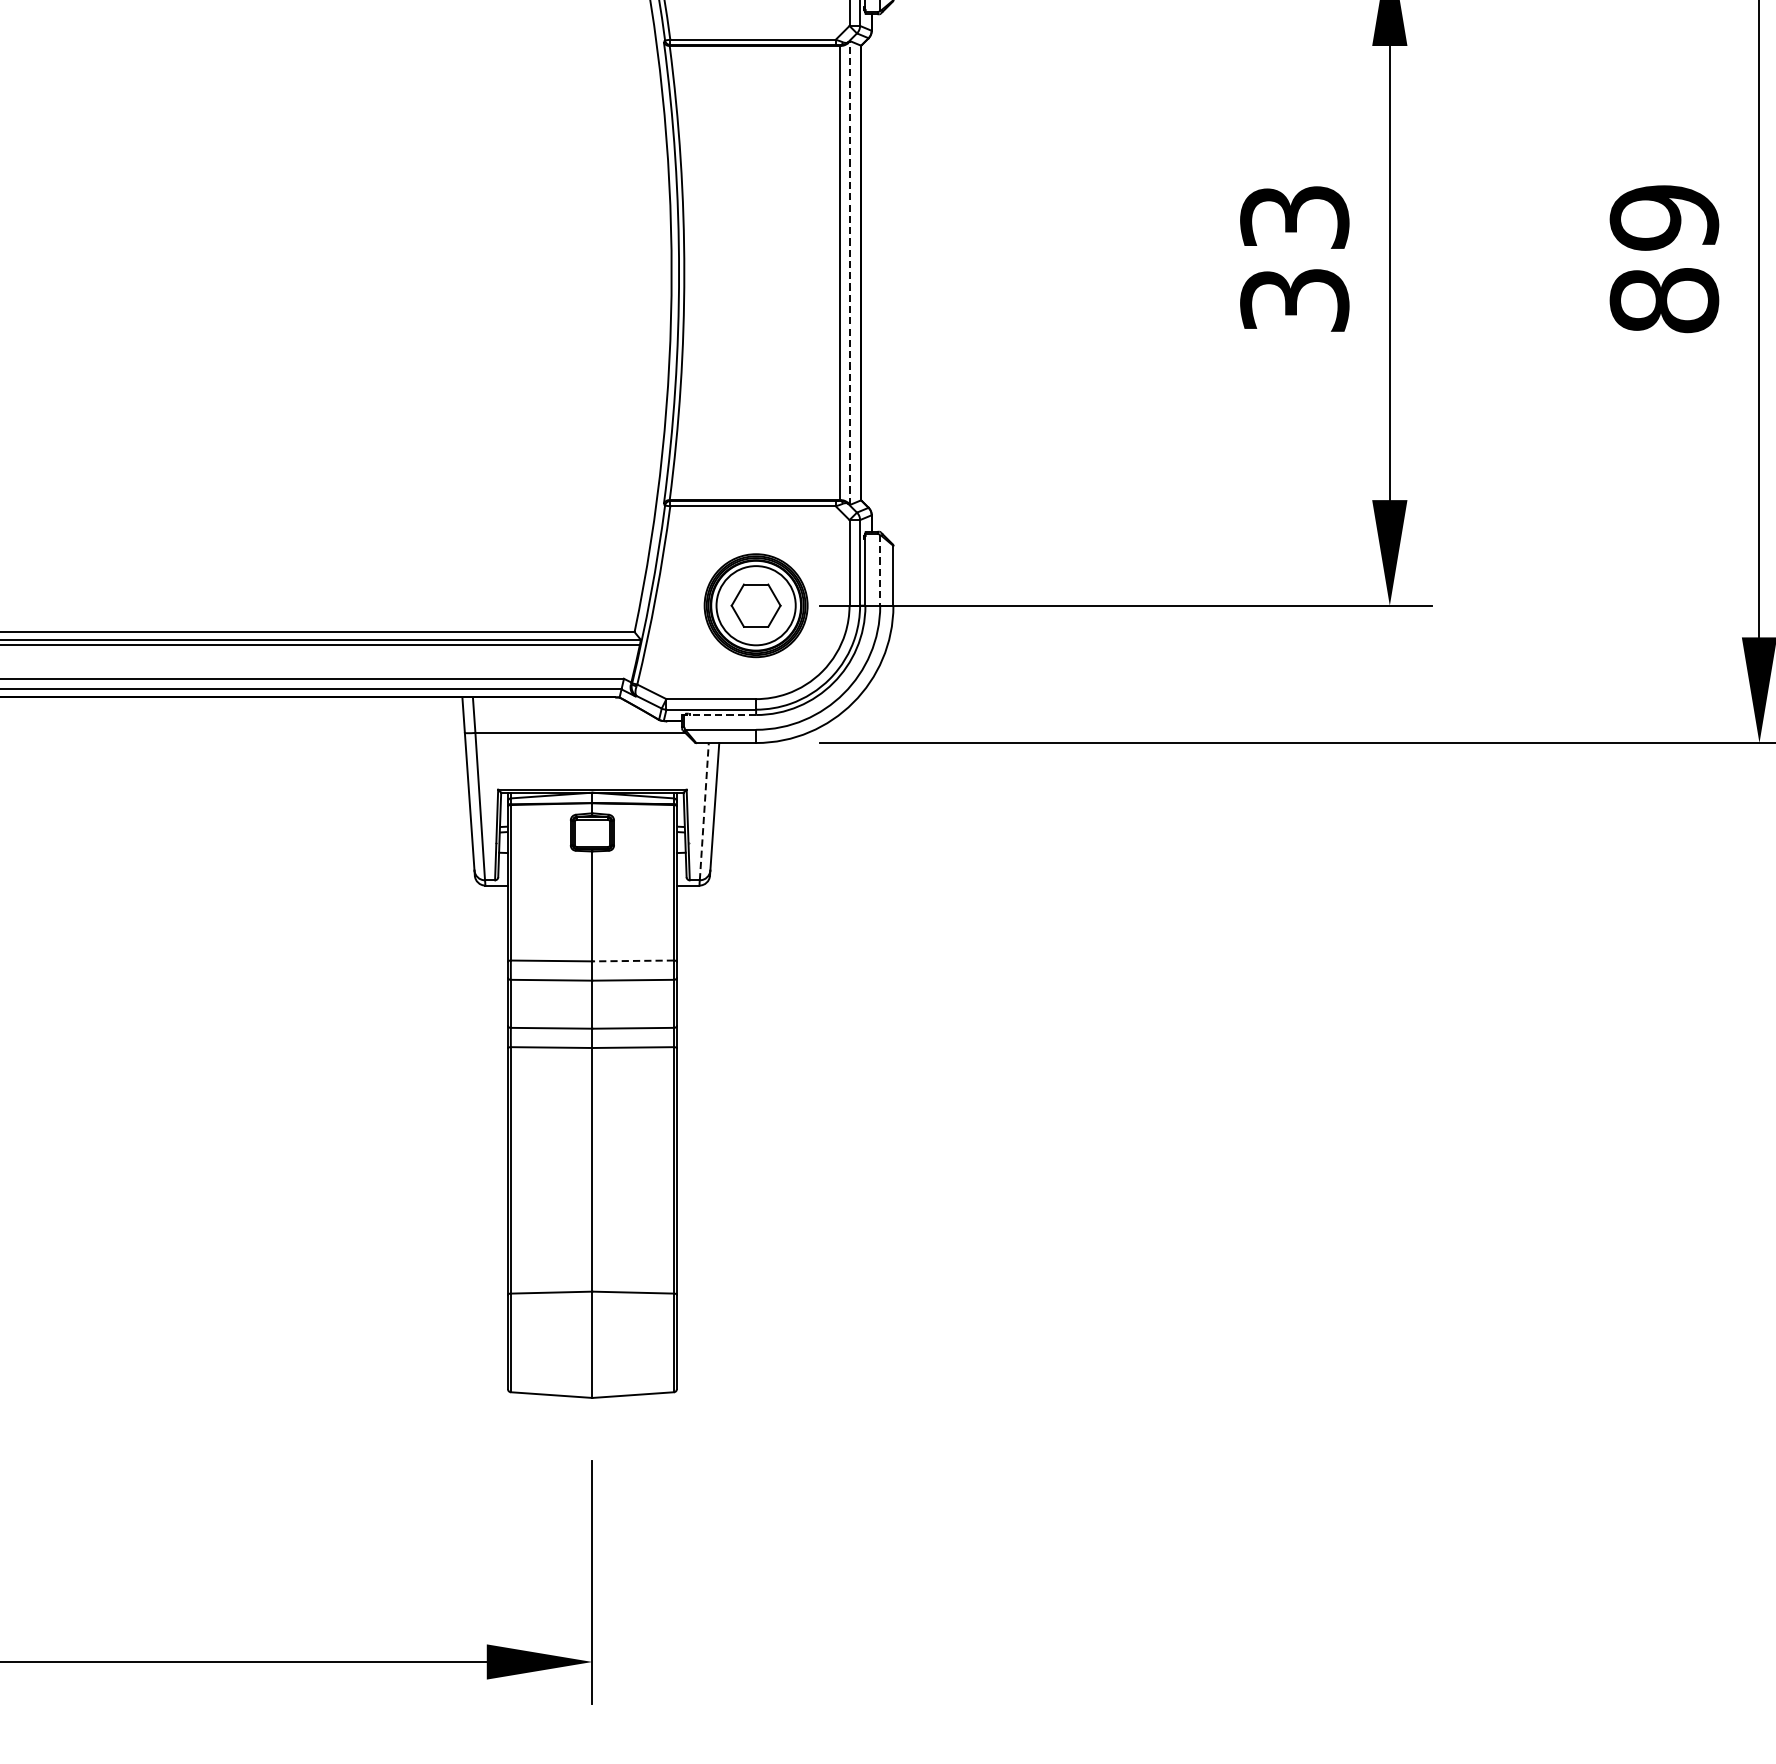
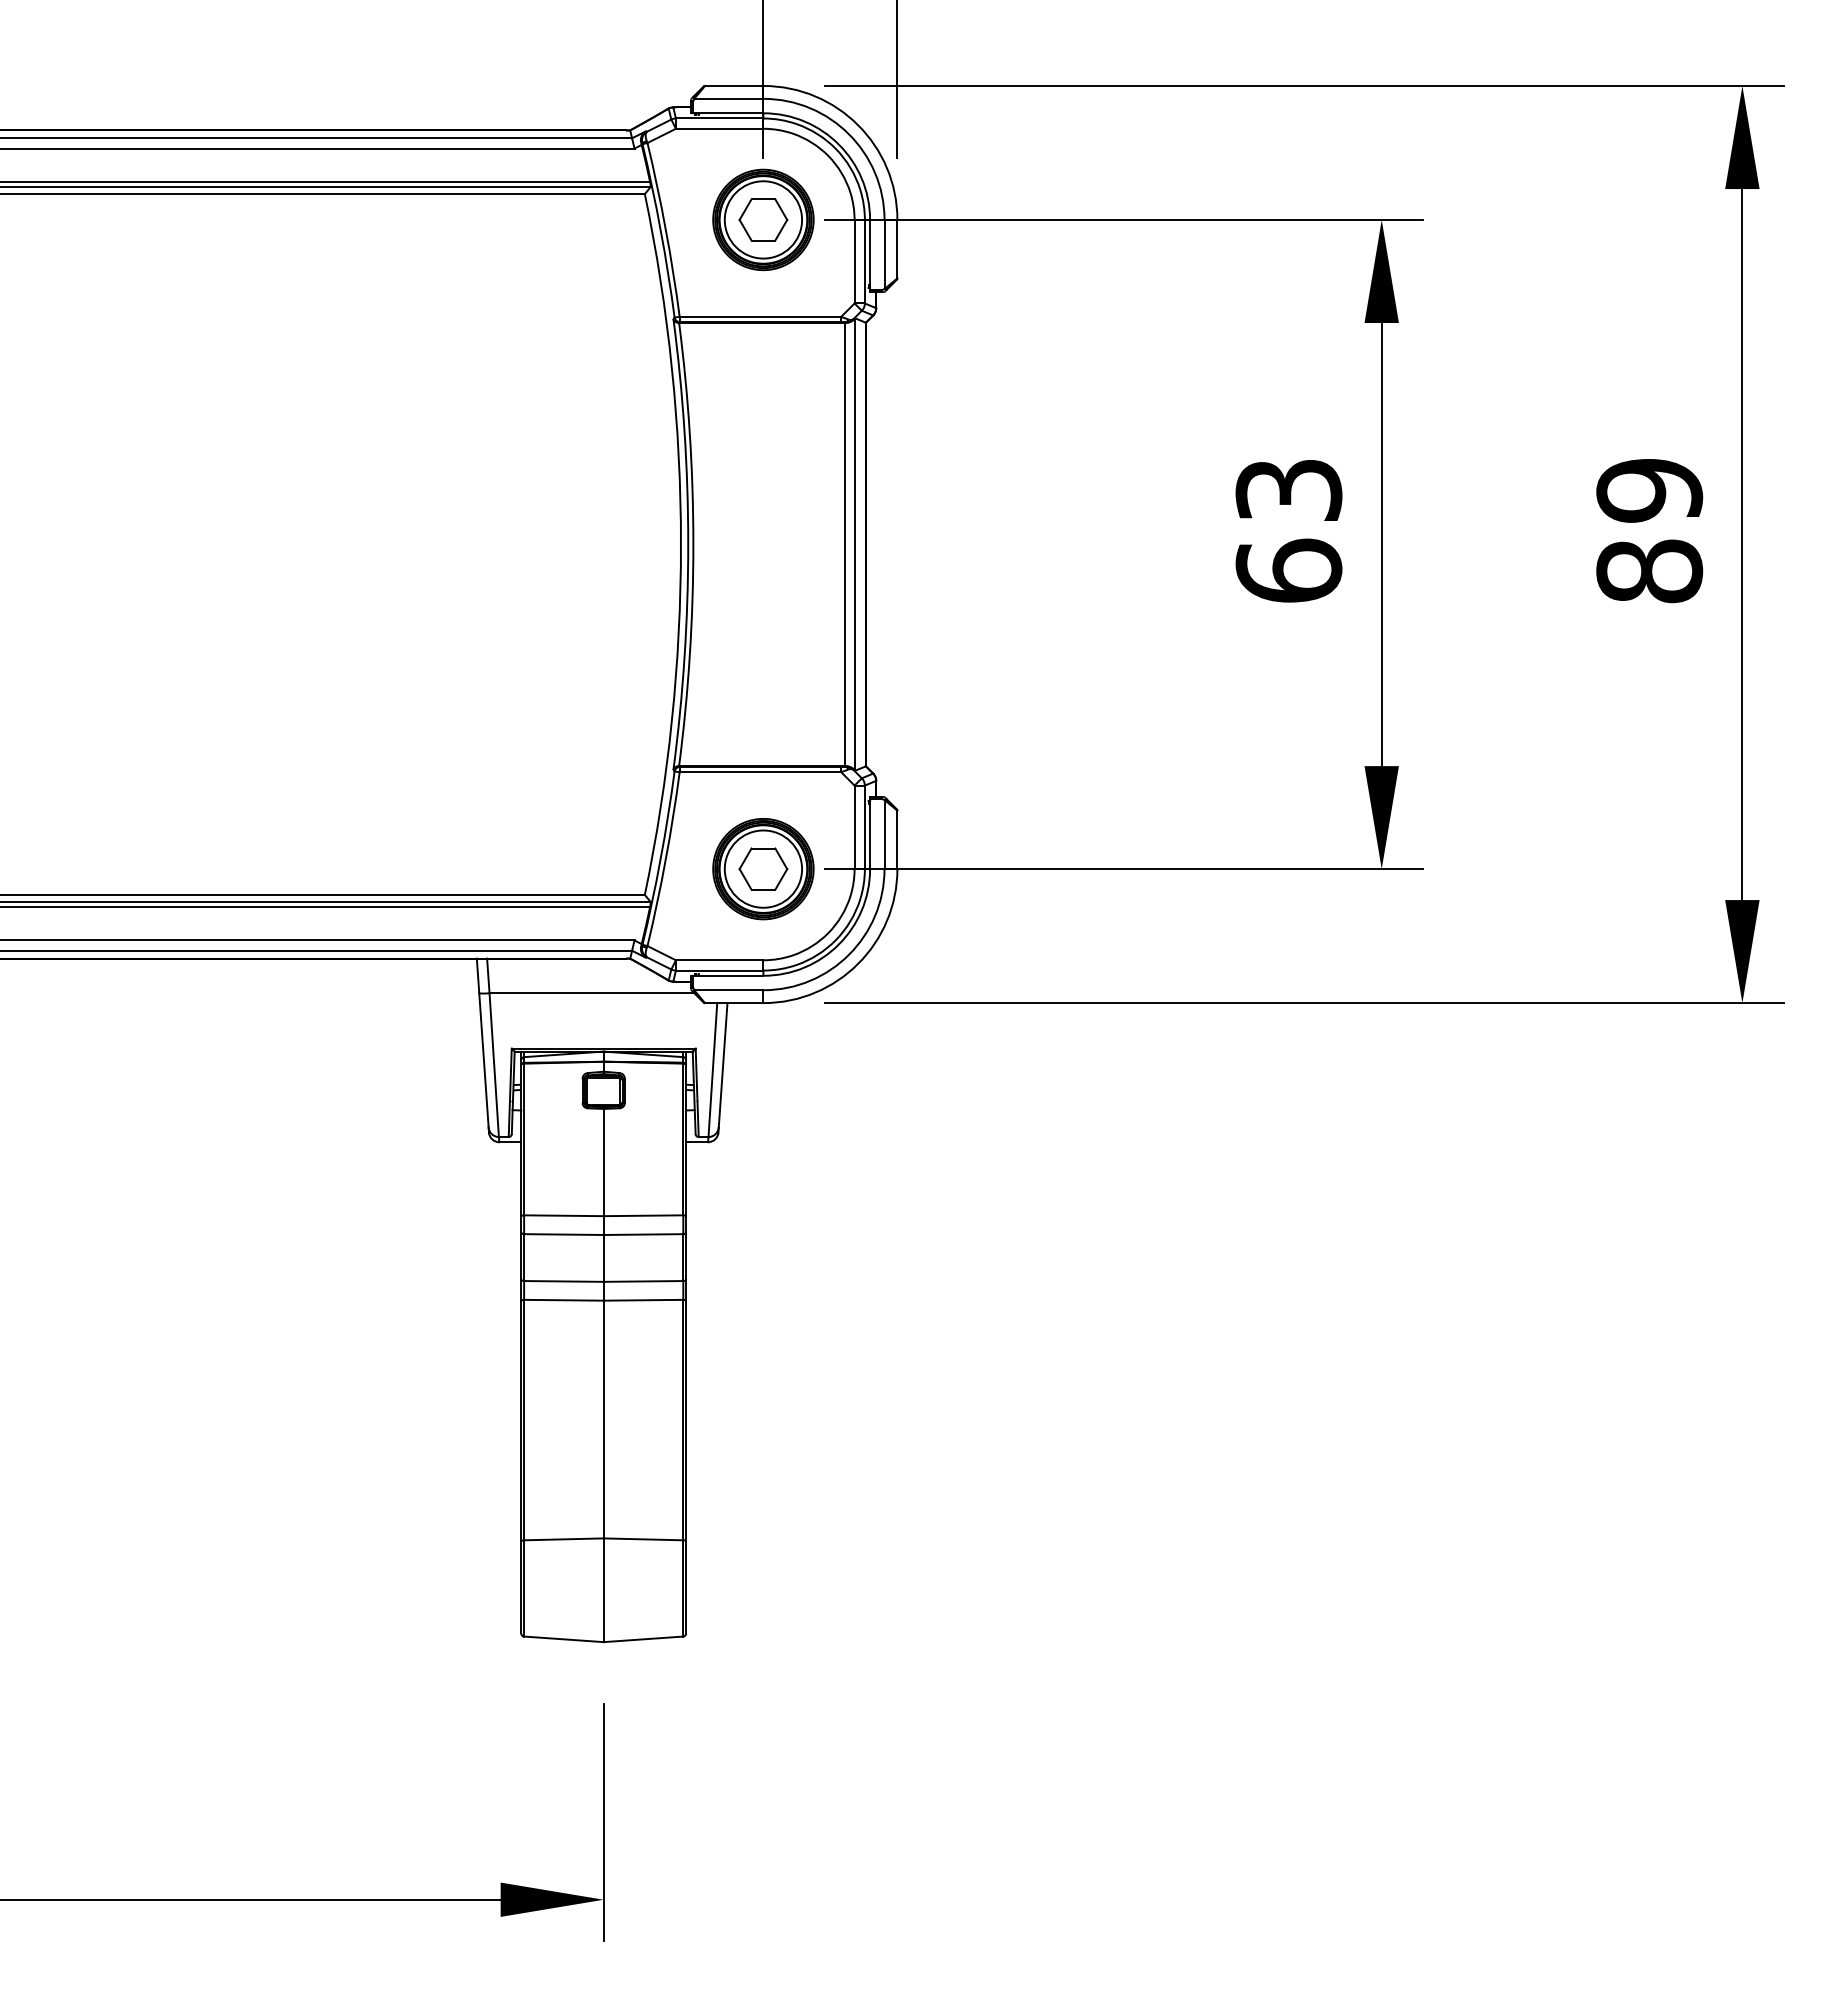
line: (850, 272) -> (855, 544), dashed -> solid
text: (1294, 299) -> (1288, 570), 33 -> 63
line: (880, 570) -> (884, 834), dashed -> solid
line: (719, 714) -> (727, 975), dashed -> solid
line: (703, 811) -> (712, 1069), dashed -> solid
line: (633, 960) -> (643, 1215), dashed -> solid

